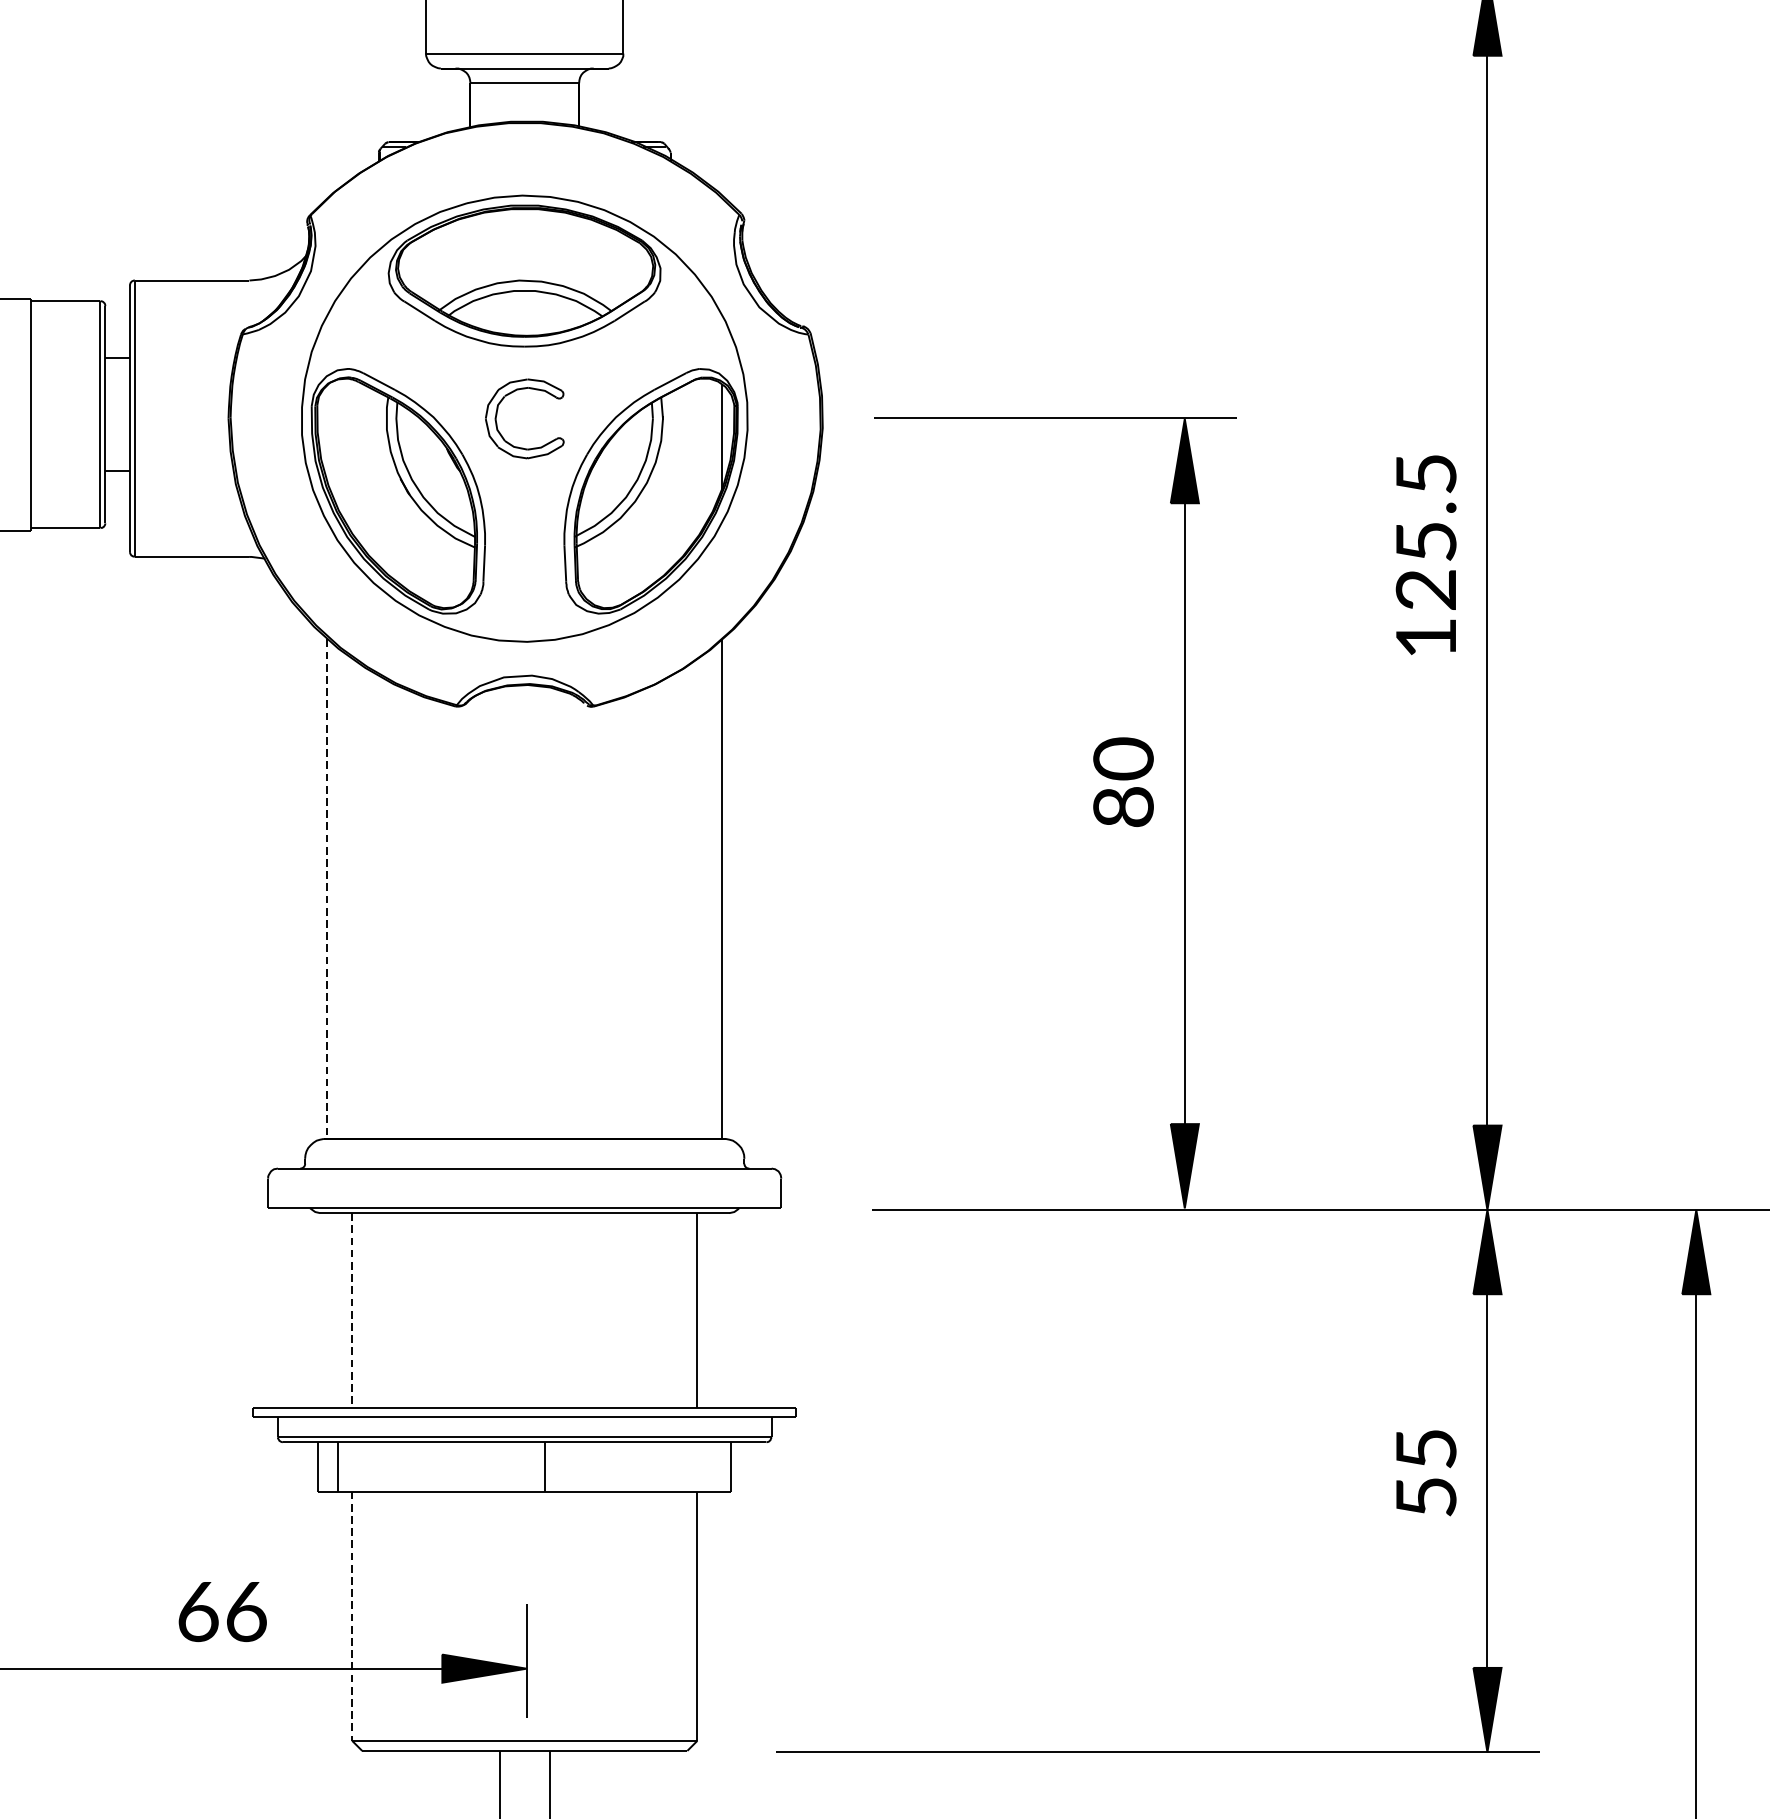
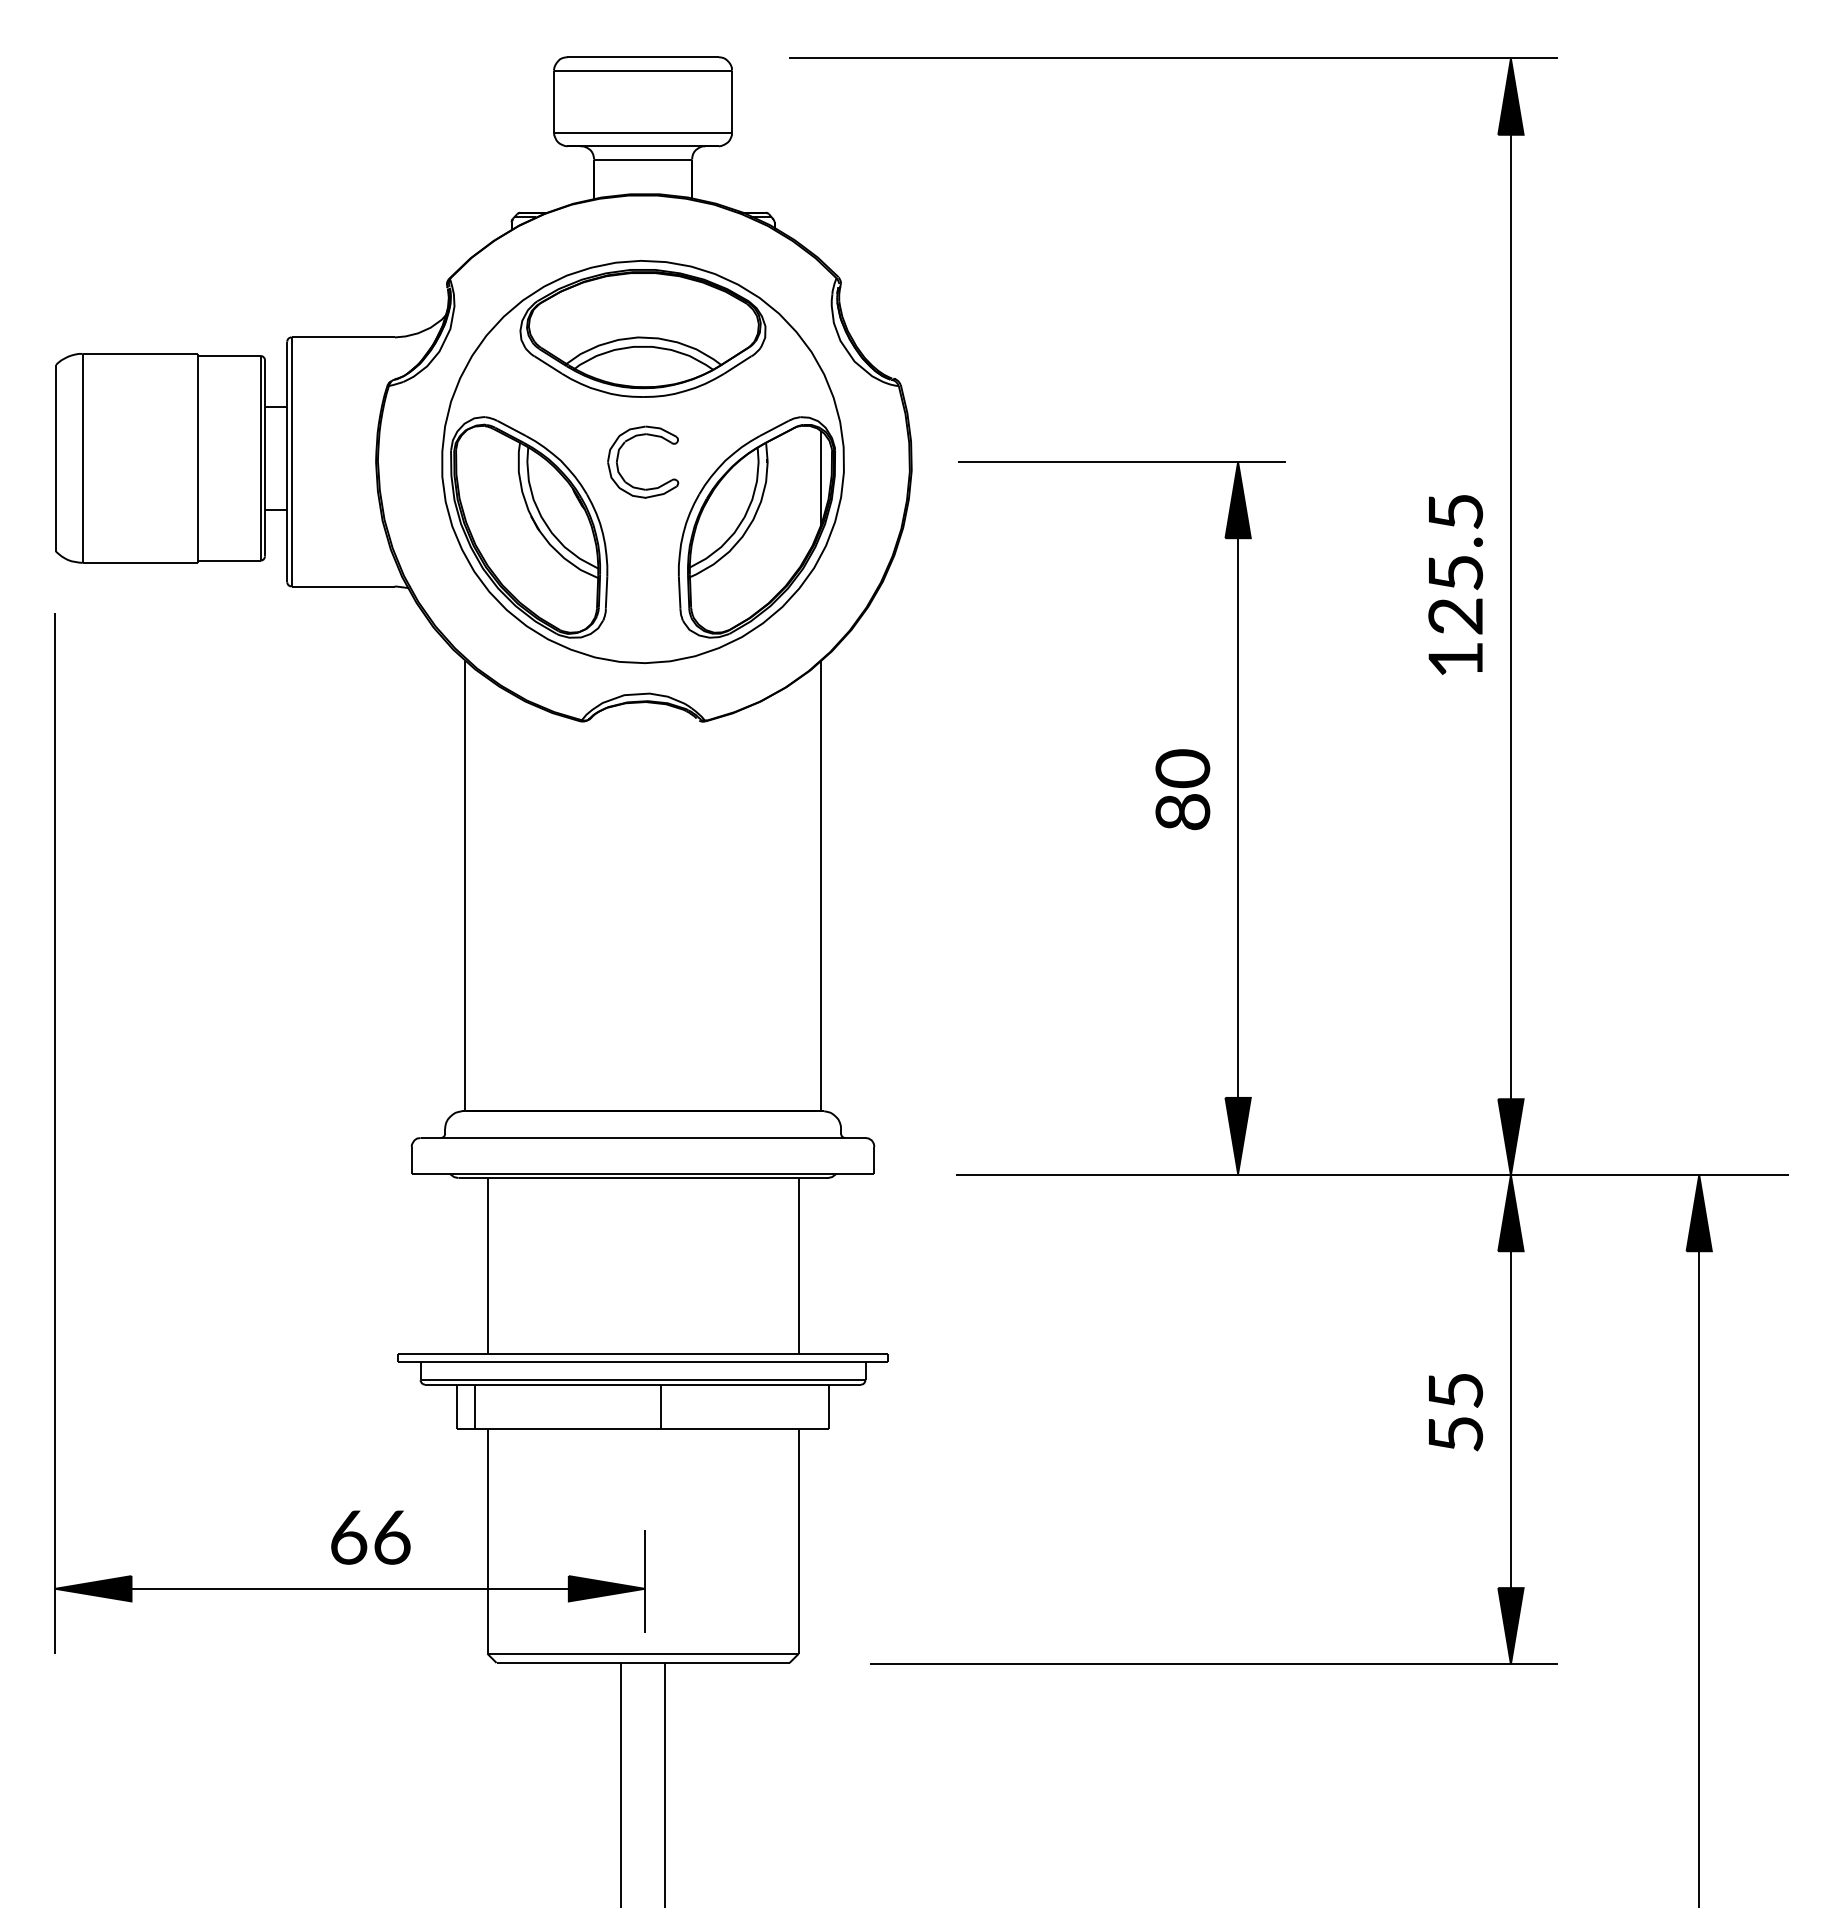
line: (327, 889) -> (465, 886), dashed -> solid
line: (352, 1310) -> (487, 1265), dashed -> solid
line: (352, 1616) -> (487, 1541), dashed -> solid

